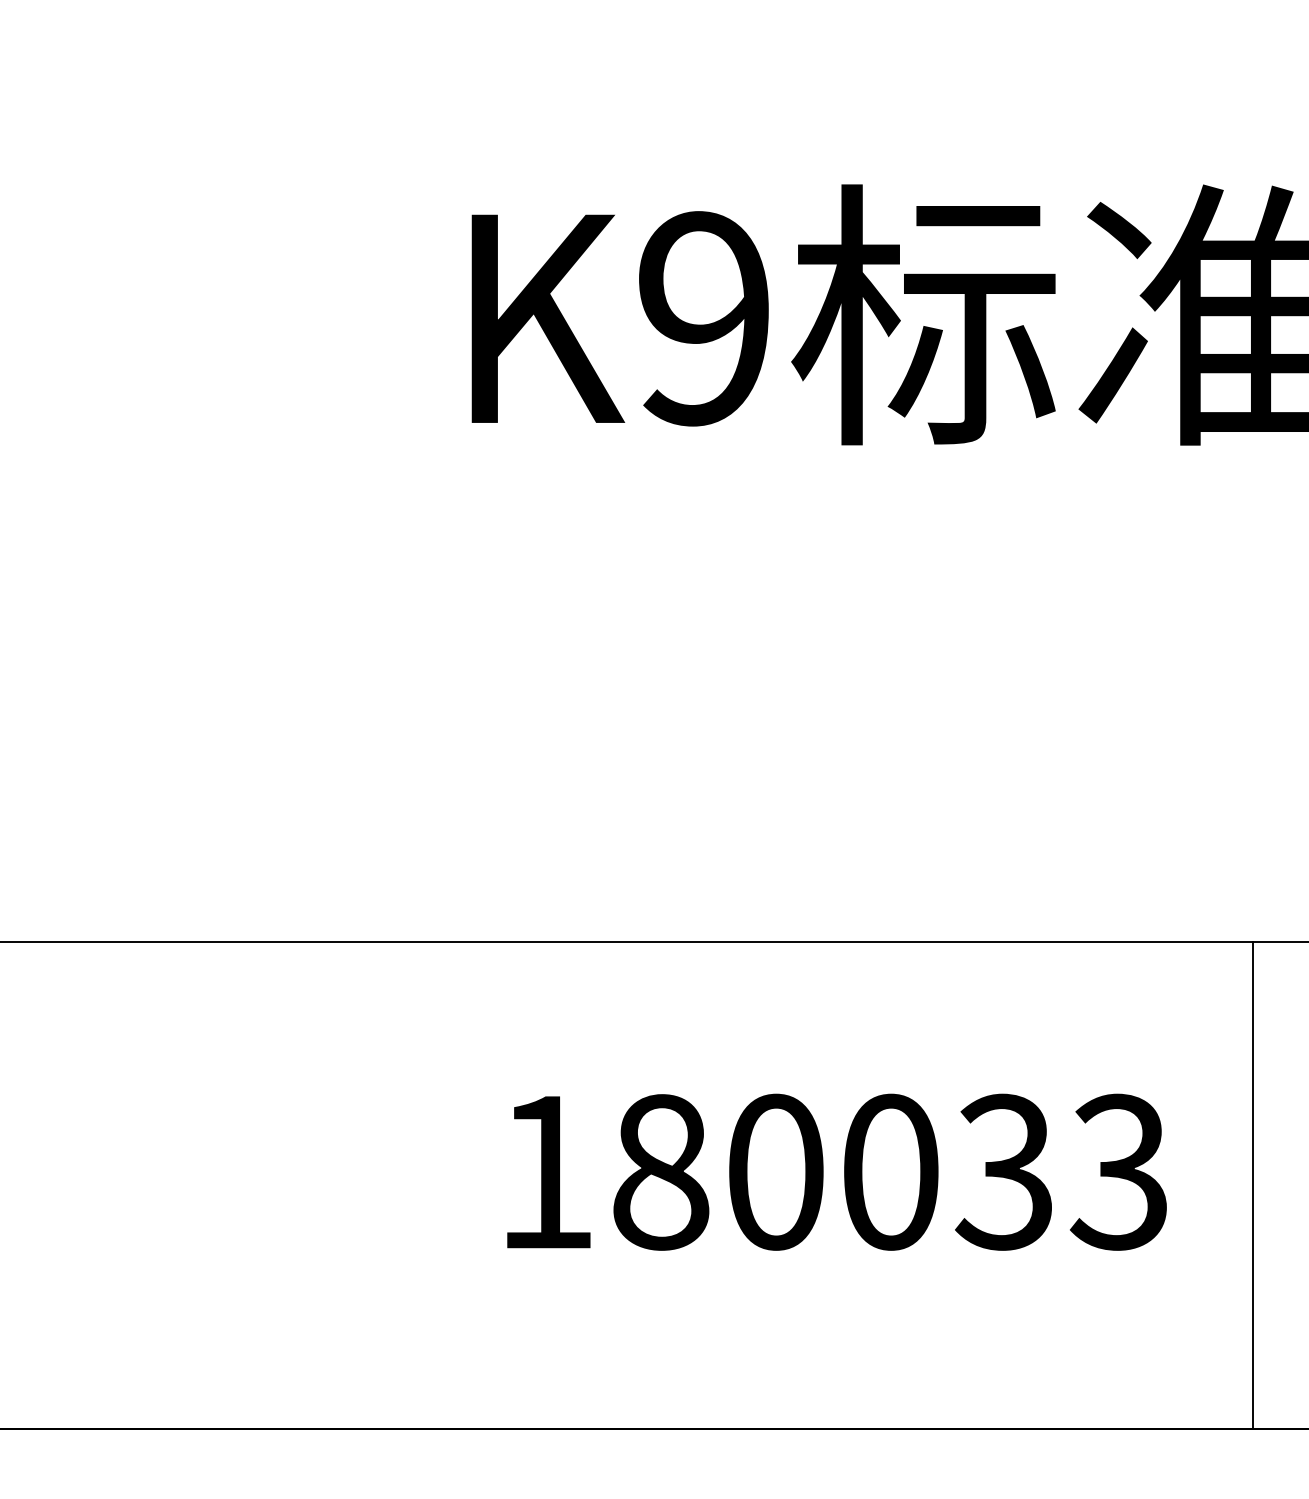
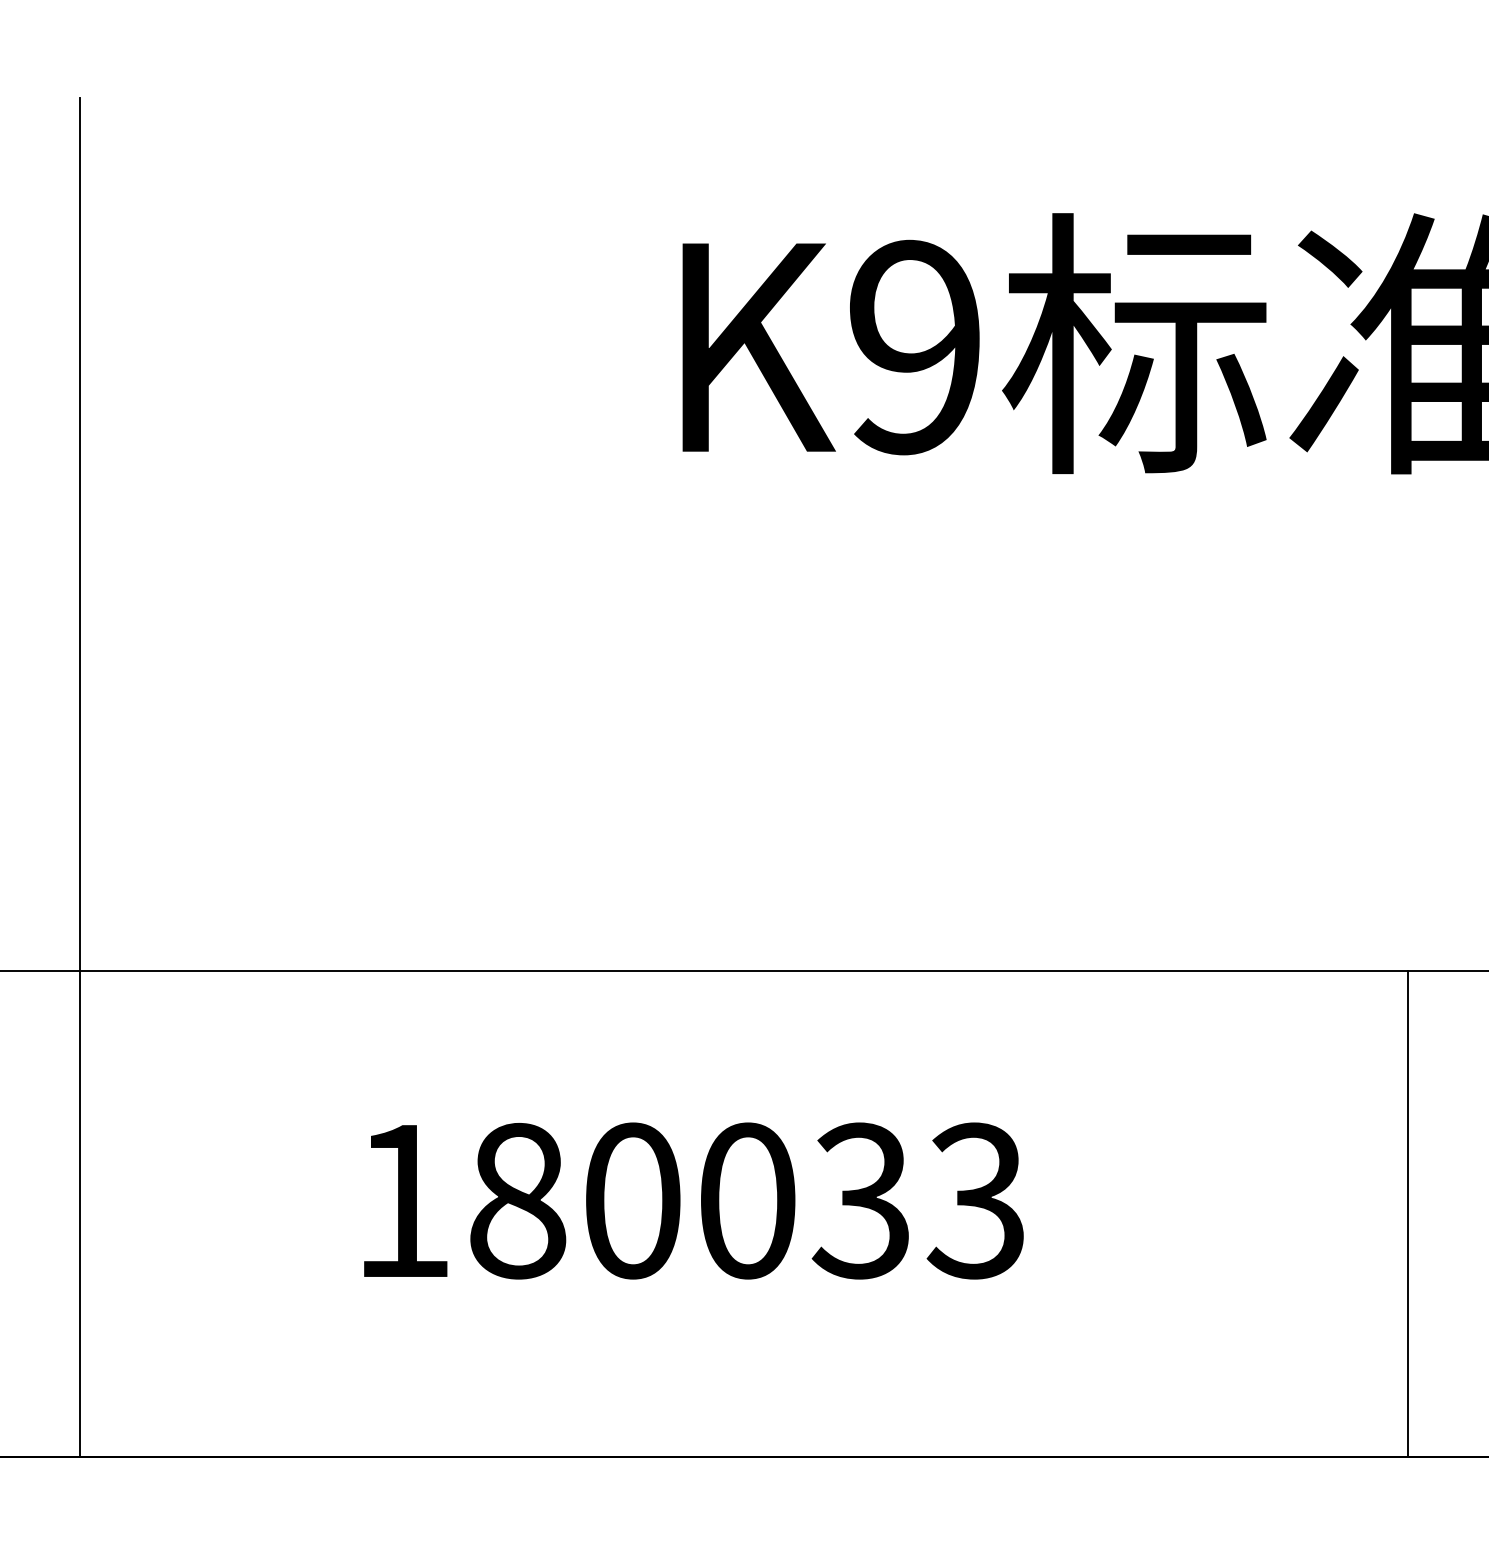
text: (836, 1171) -> (693, 1200), moved
line: (1252, 1185) -> (1407, 1214), moved

